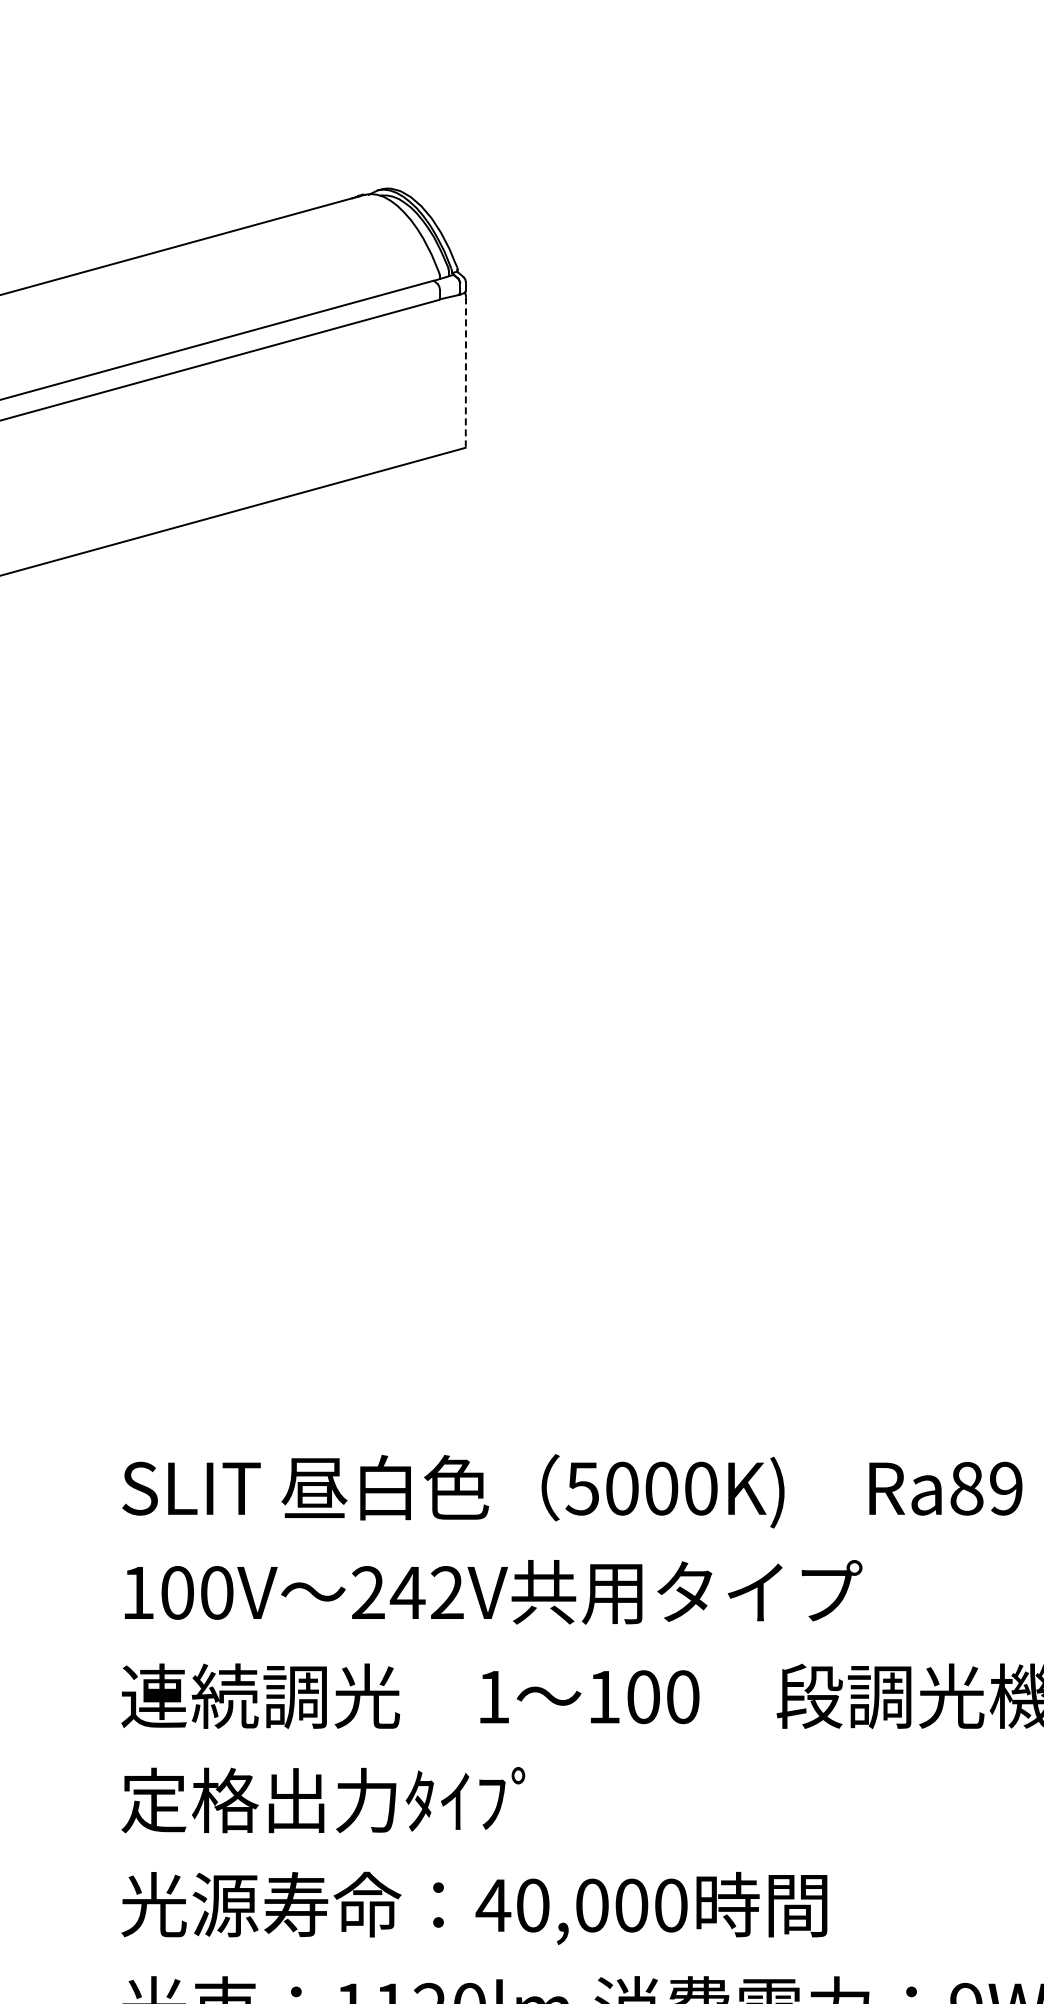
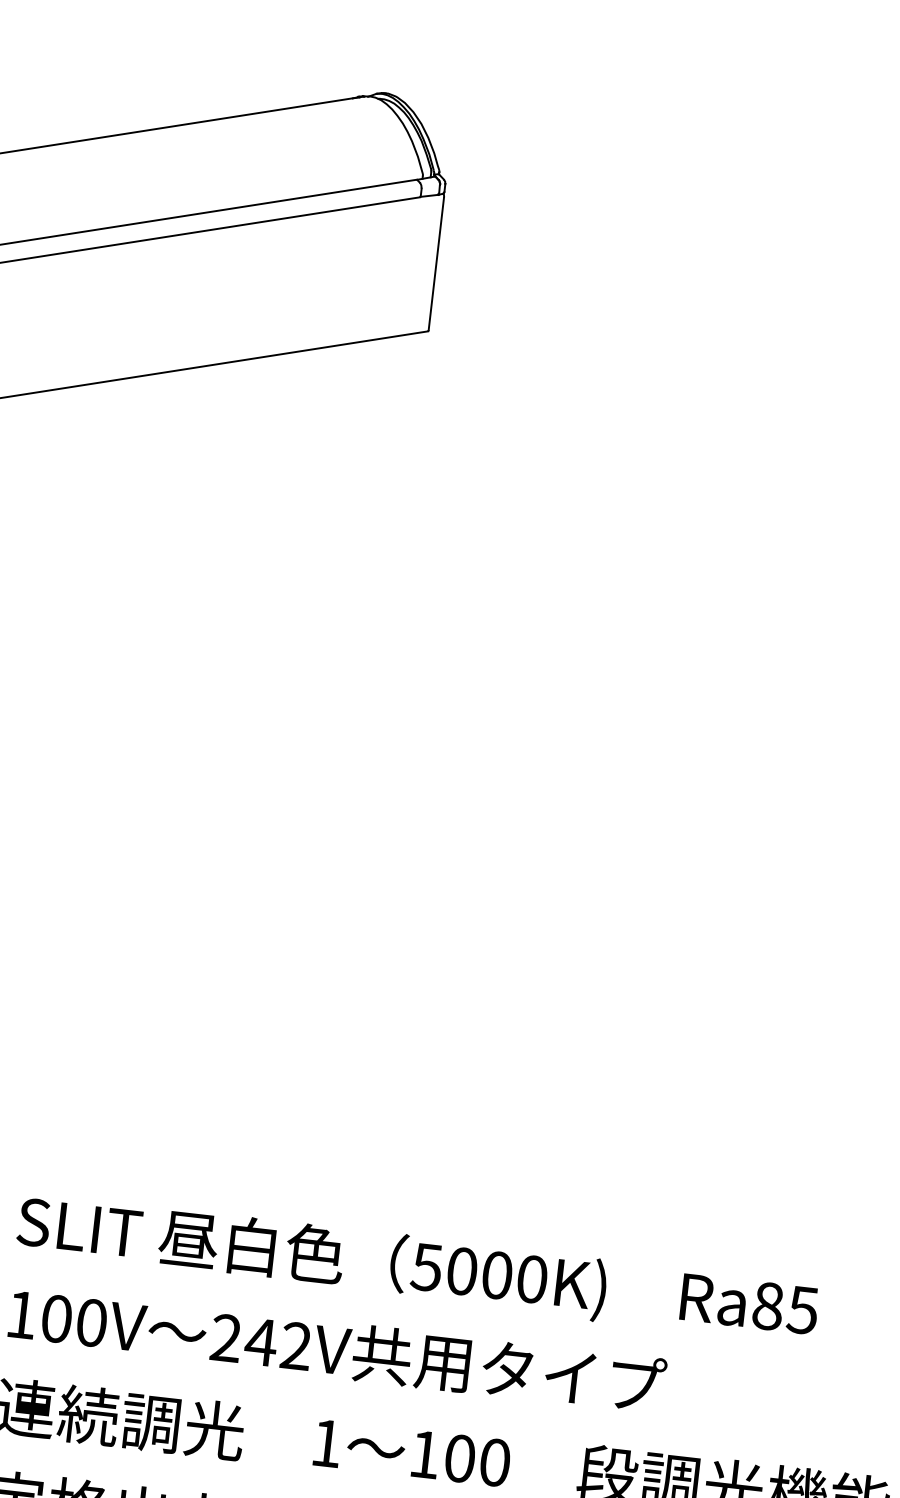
line: (465, 371) -> (436, 263), dashed -> solid
text: (1005, 1488) -> (802, 1310), Ra89 -> Ra85

